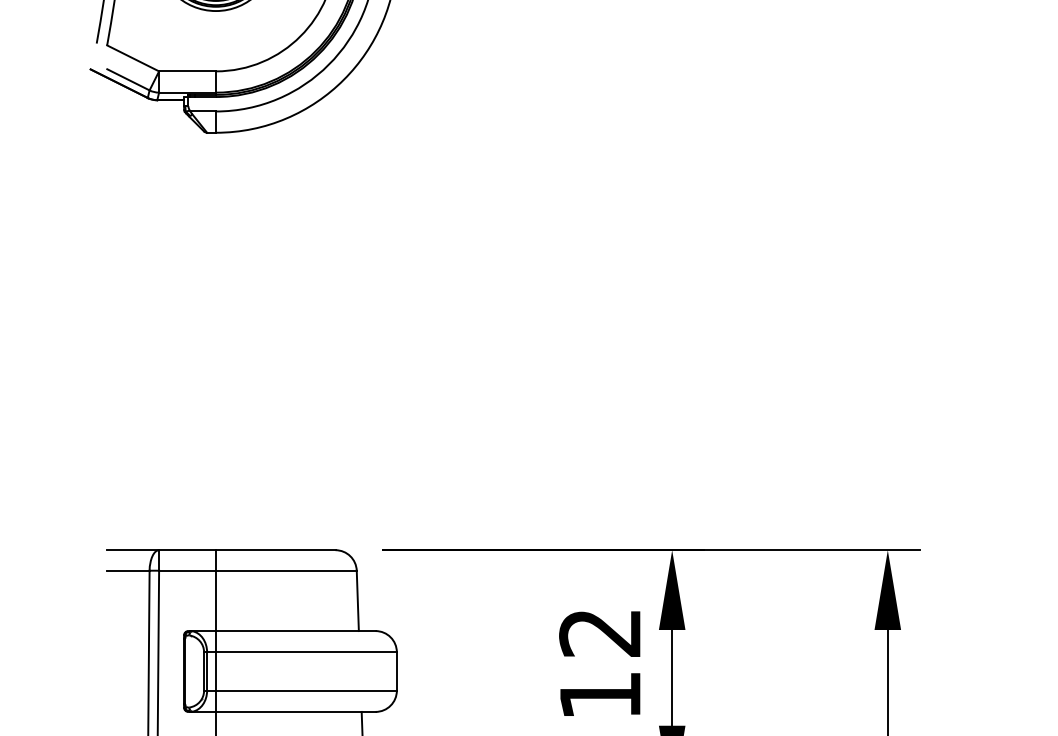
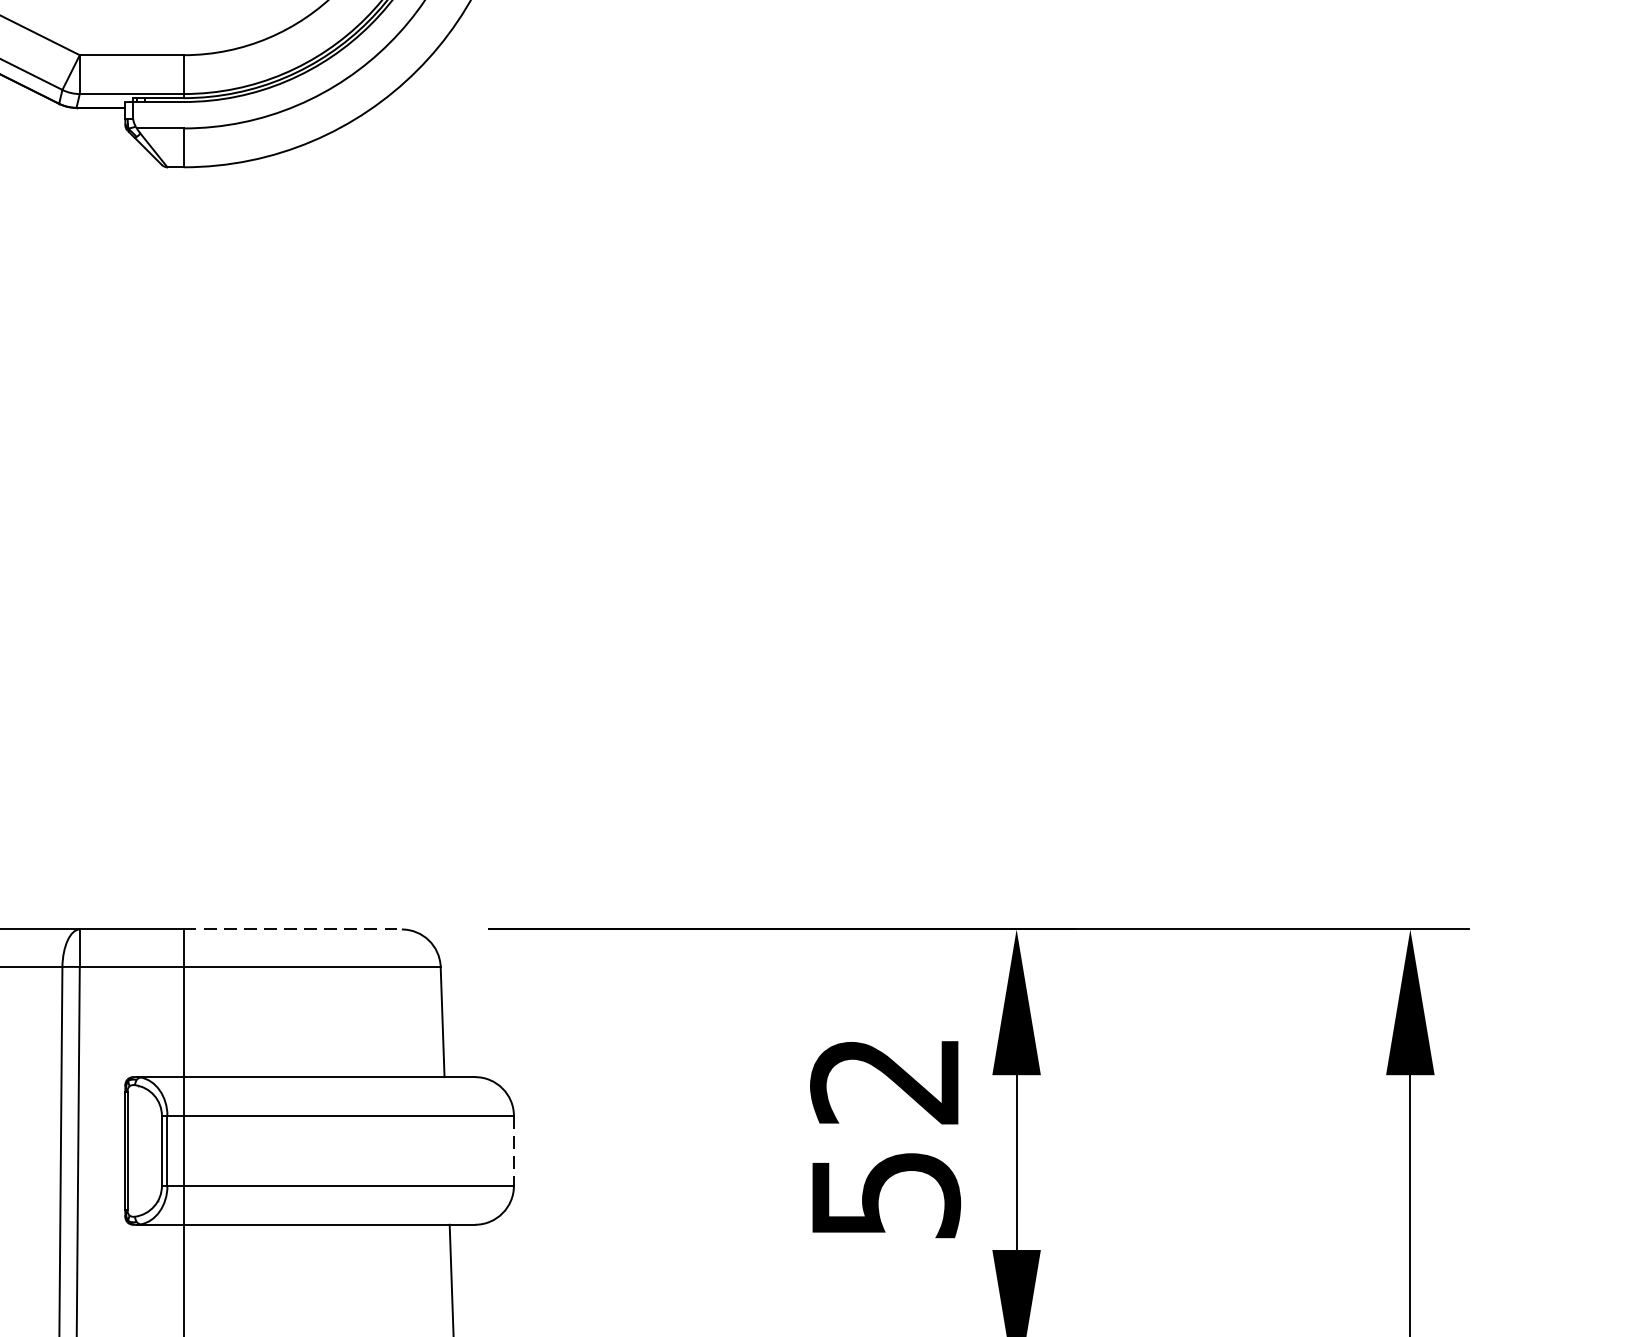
line: (275, 550) -> (292, 930), solid -> dashed
line: (396, 671) -> (513, 1150), solid -> dashed
text: (600, 695) -> (885, 1194), 12 -> 52

